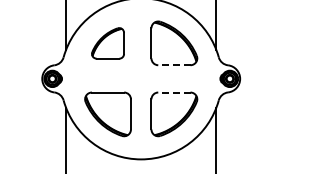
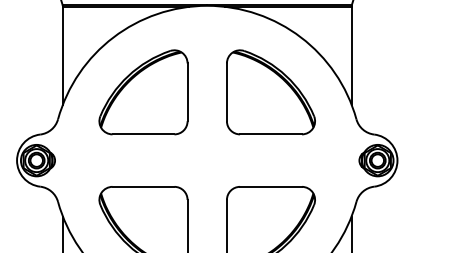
part: (107, 43) -> (142, 92), size x1.43
line: (173, 65) -> (269, 134), dashed -> solid
line: (173, 92) -> (269, 186), dashed -> solid

